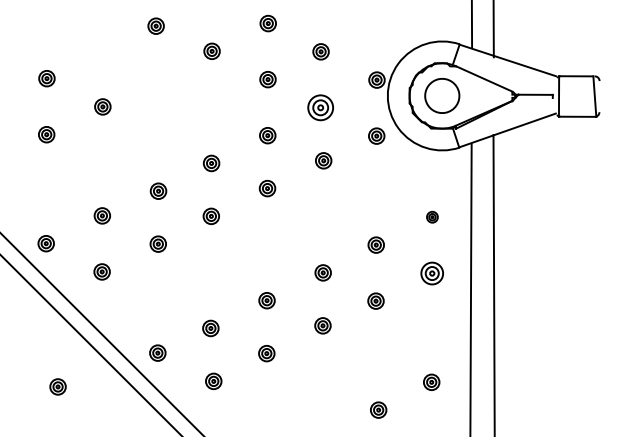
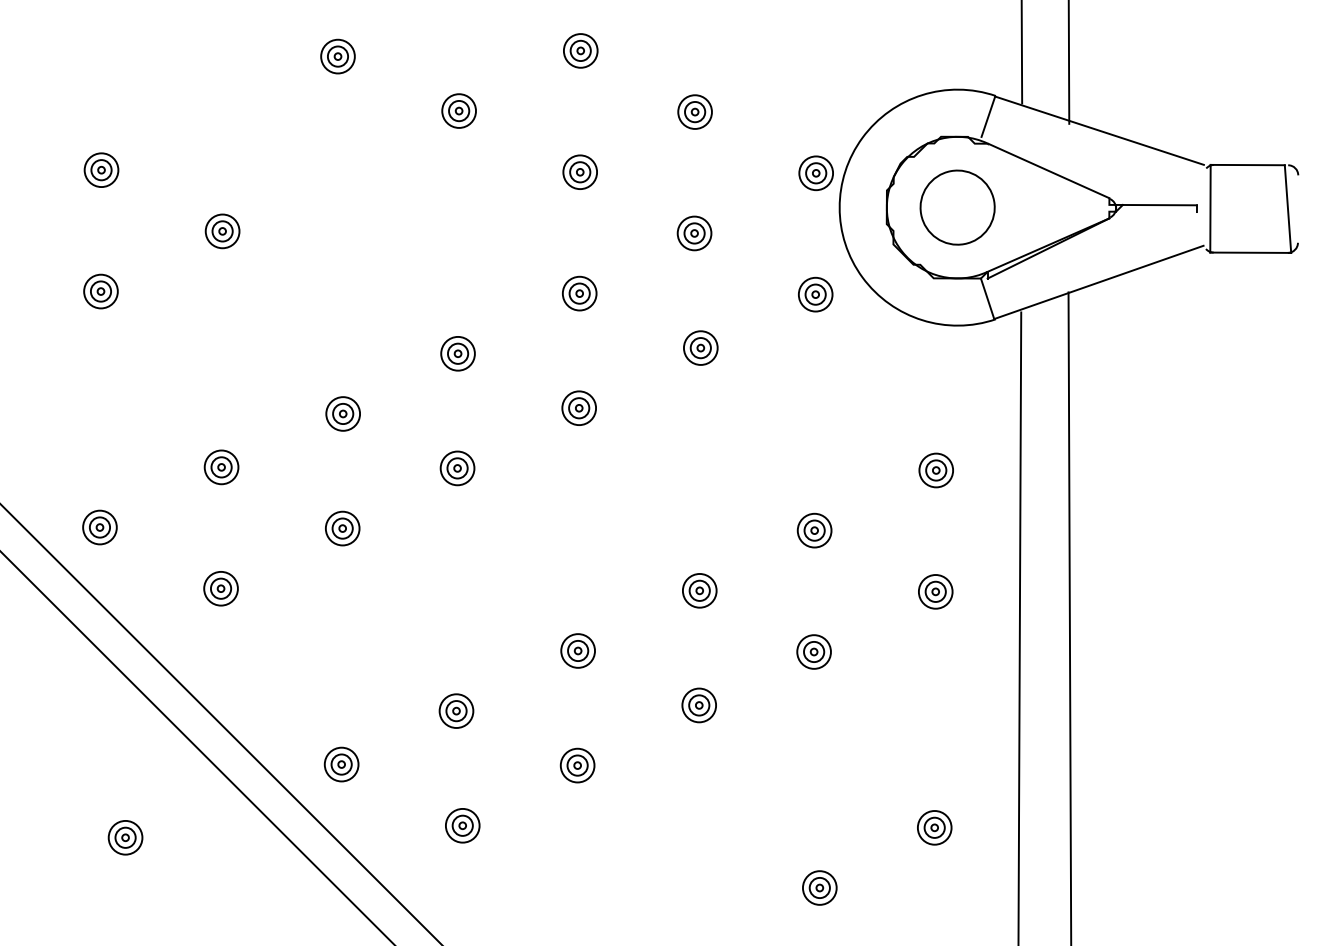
part: (320, 107) -> (693, 232), size x0.62
part: (432, 216) -> (936, 468), size x1.43
part: (431, 272) -> (934, 589), size x0.71

